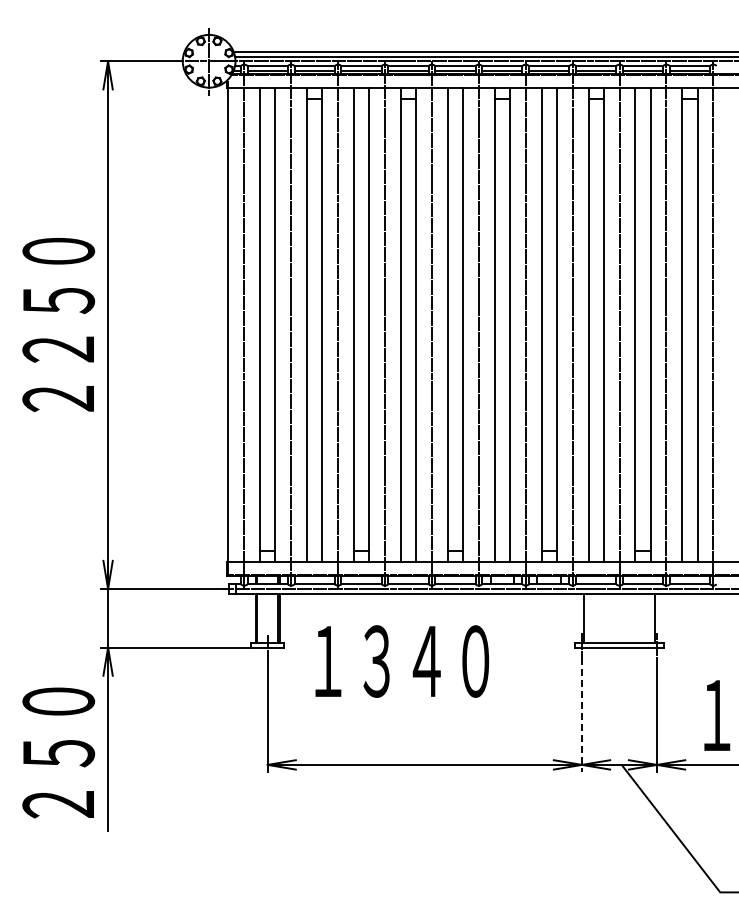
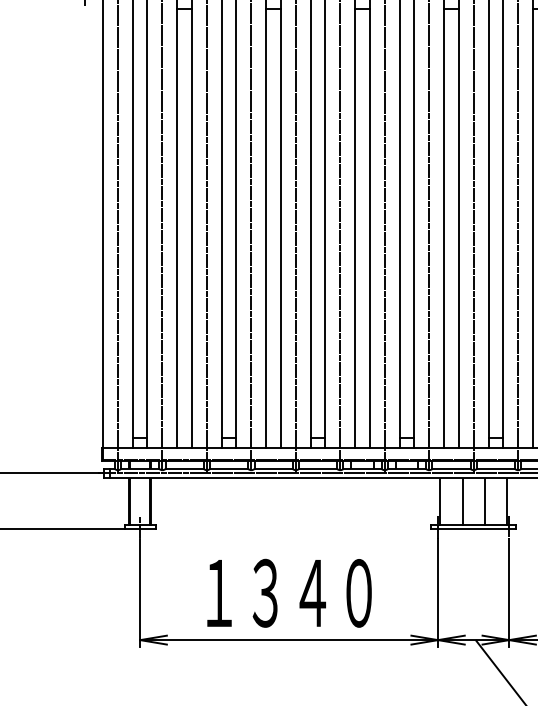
line: (607, 618) -> (462, 501), added
line: (631, 618) -> (484, 501), added
text: (401, 661) -> (288, 593), moved
line: (582, 715) -> (438, 593), dashed -> solid

